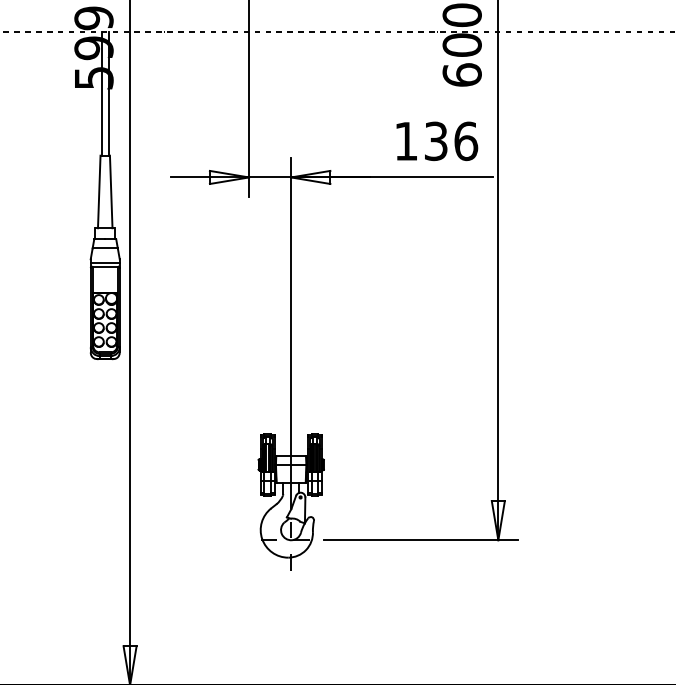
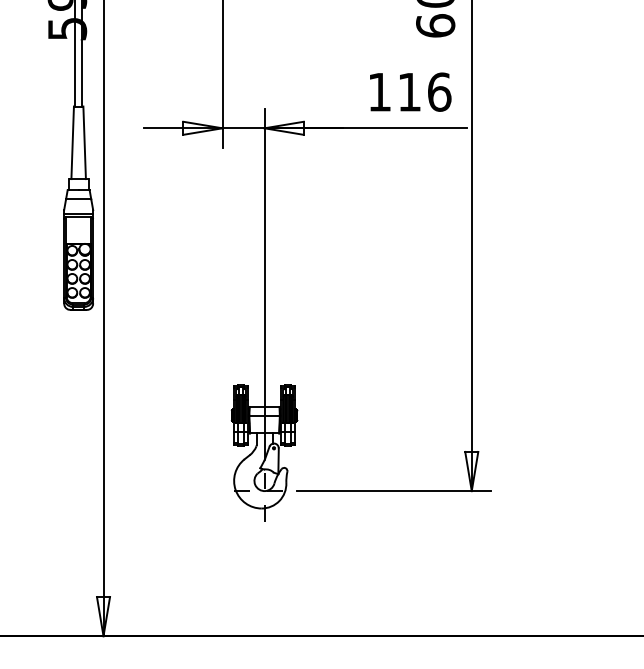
text: (436, 141) -> (409, 92), 136 -> 116

